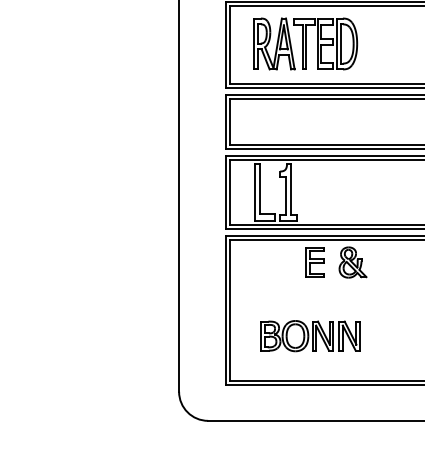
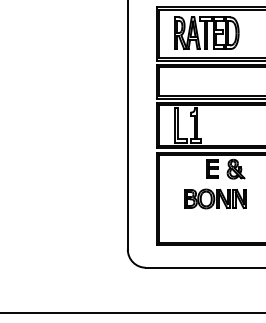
part: (310, 335) -> (215, 198), moved

